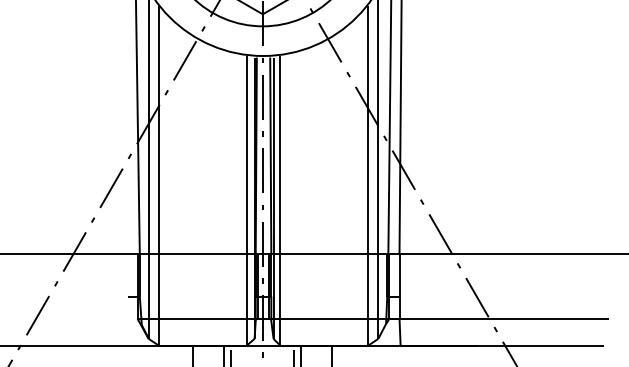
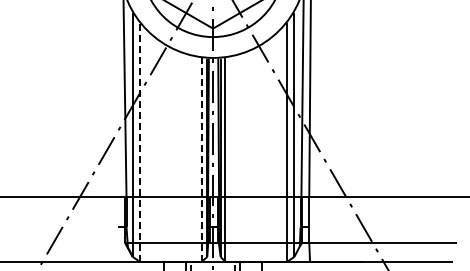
line: (158, 174) -> (139, 141), solid -> dashed
line: (246, 200) -> (201, 159), solid -> dashed

